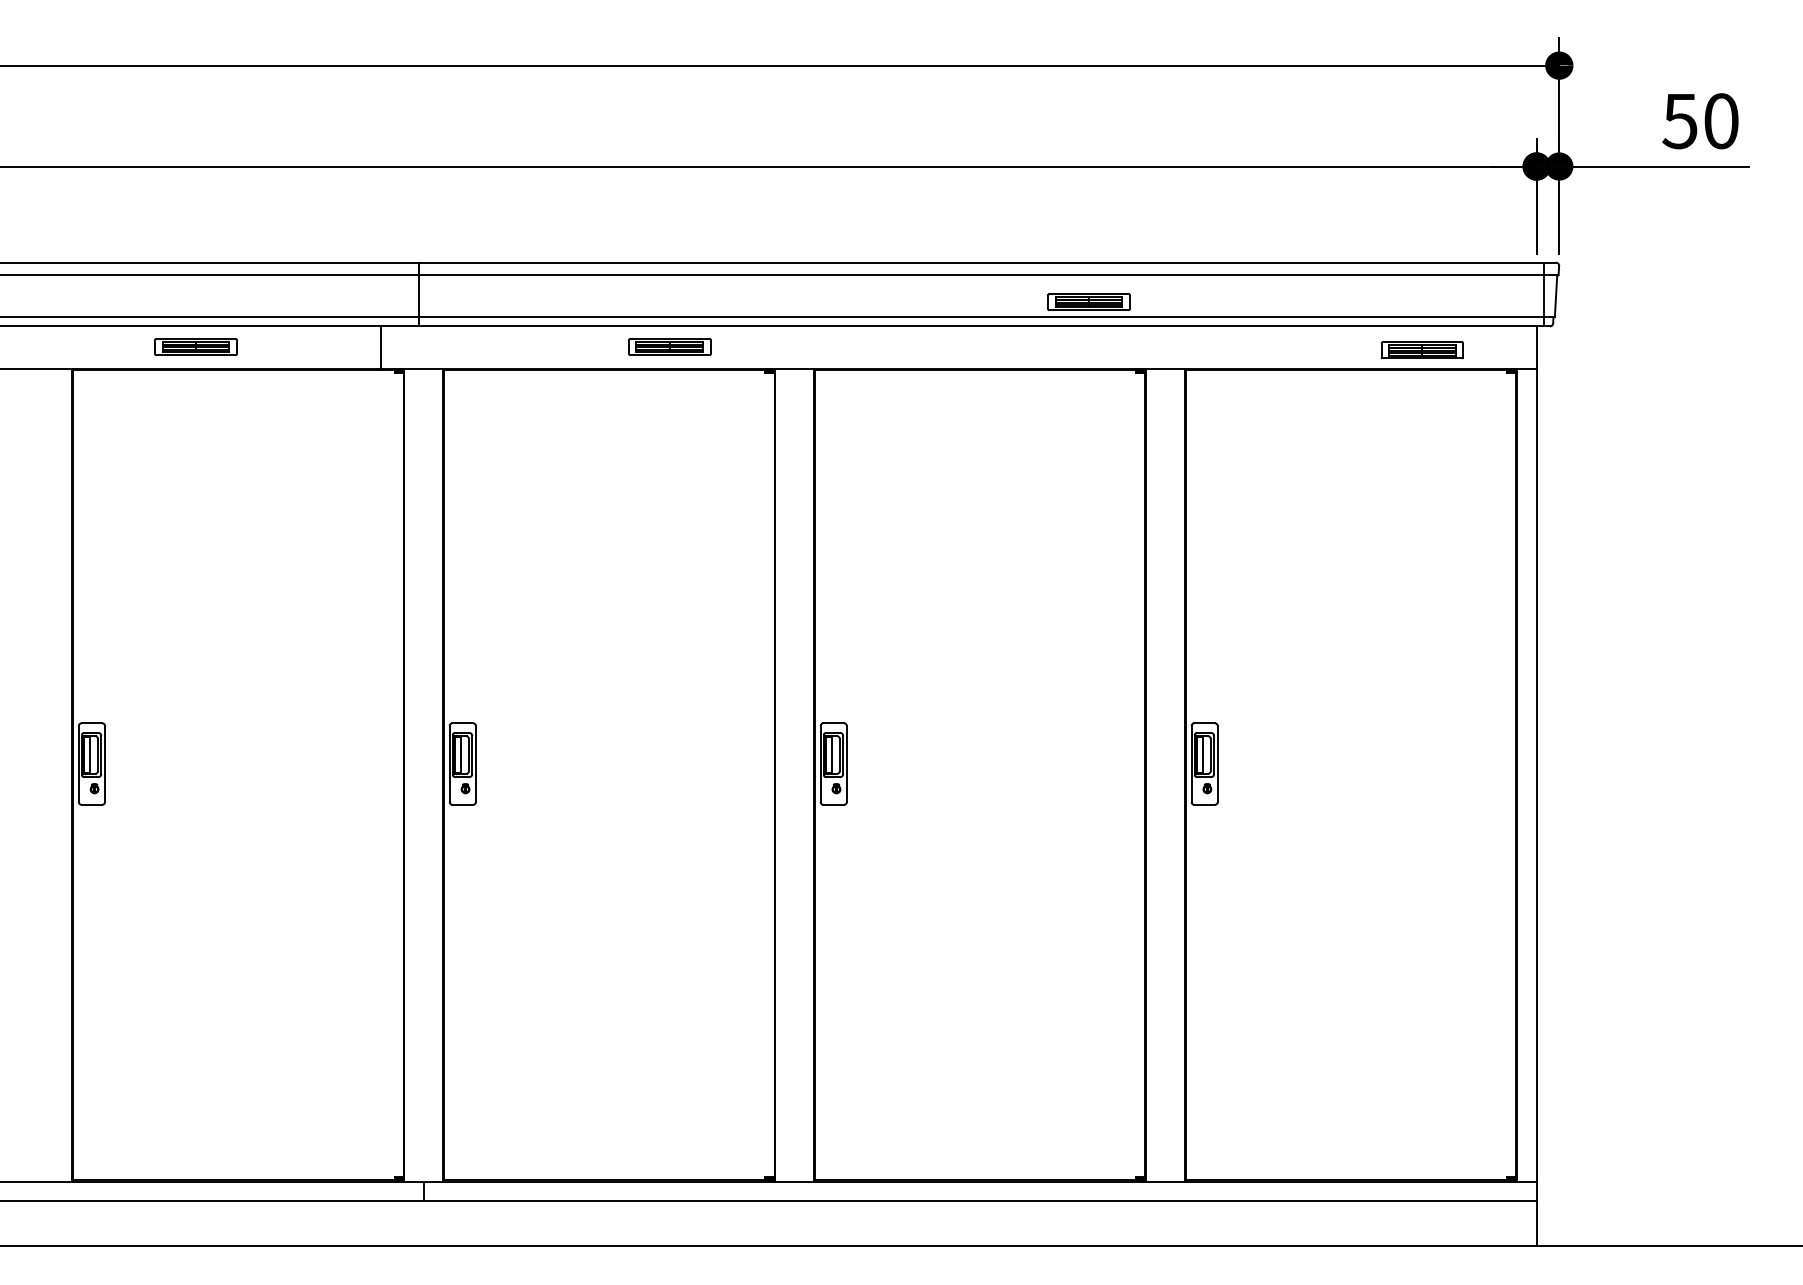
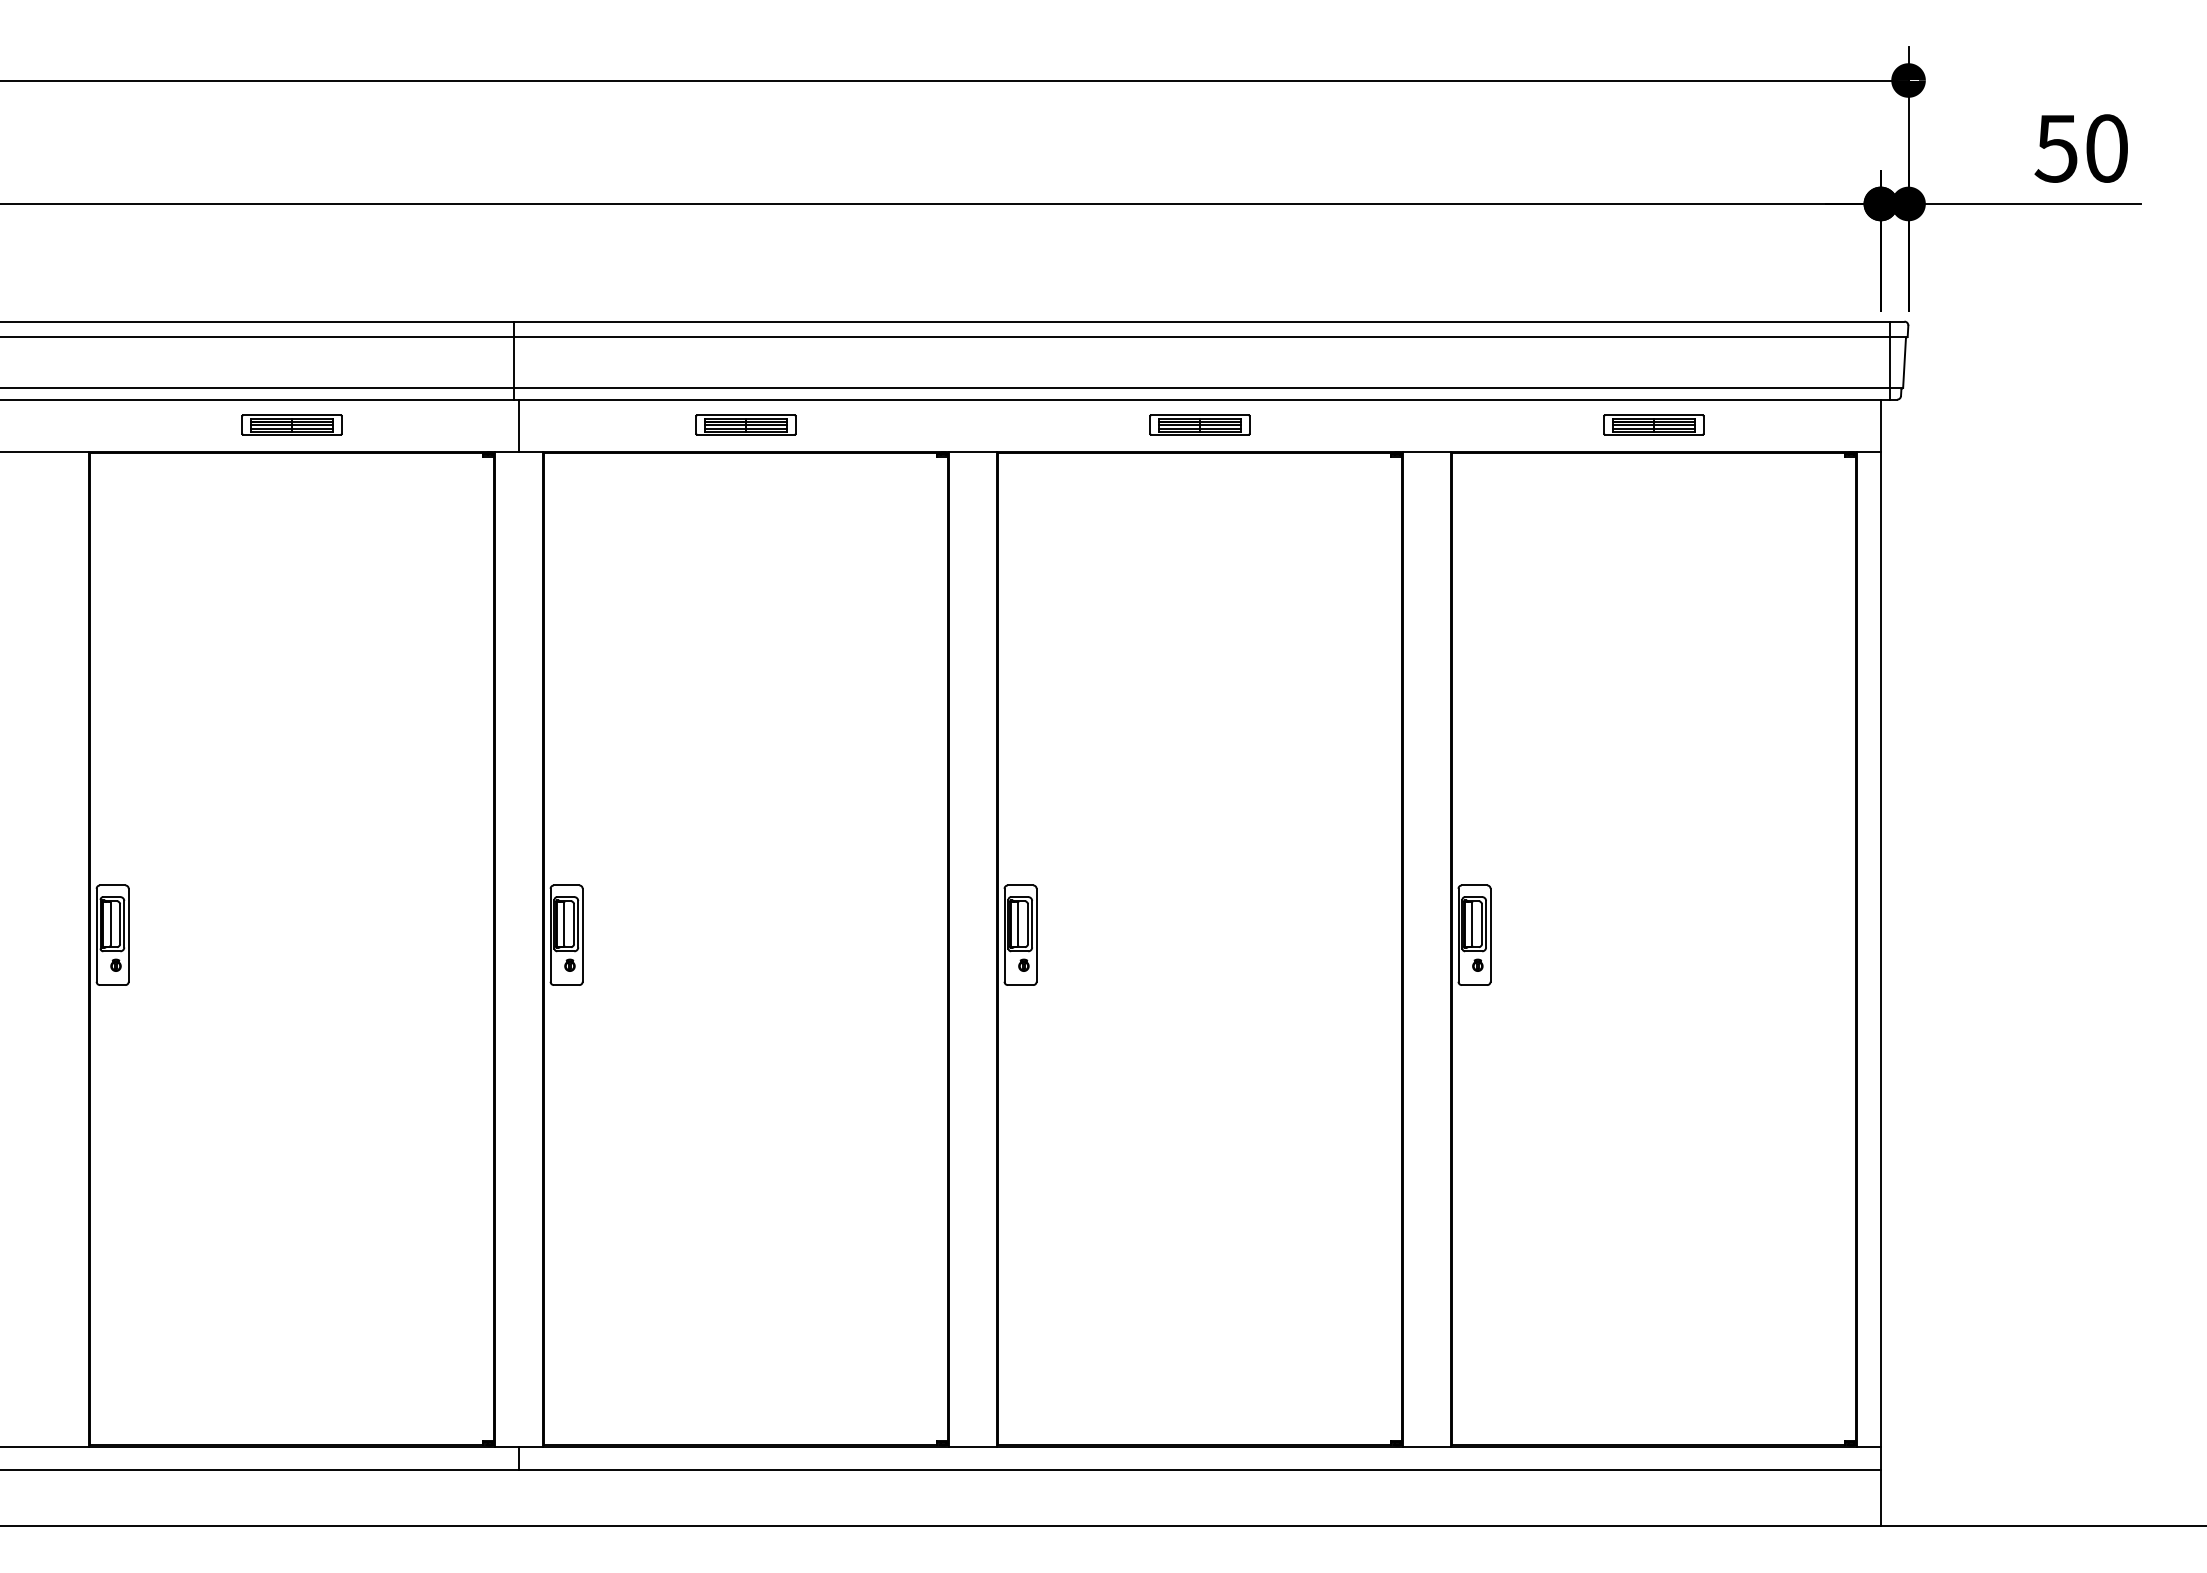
part: (1088, 301) -> (1199, 424), moved
part: (195, 346) -> (291, 424), moved
part: (669, 346) -> (745, 424), moved
line: (381, 347) -> (519, 425), moved
part: (1421, 349) -> (1653, 424), moved

